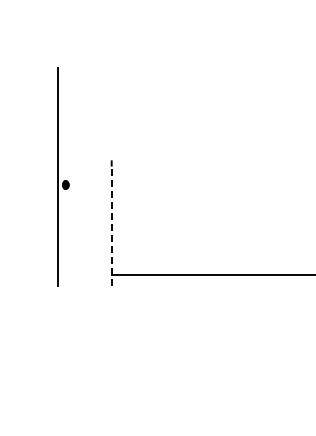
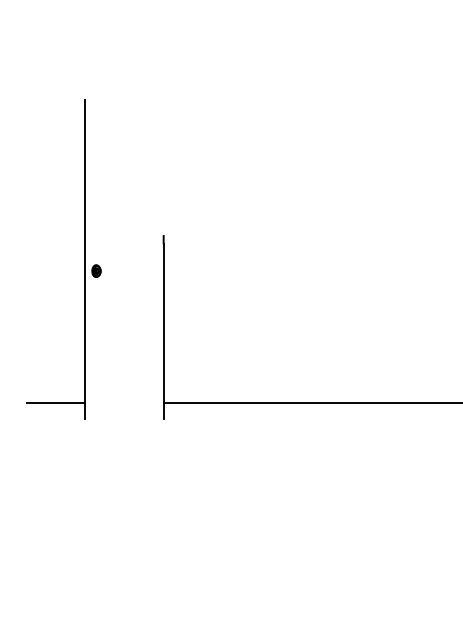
line: (111, 226) -> (163, 331), dashed -> solid
line: (37, 274) -> (54, 402), added

